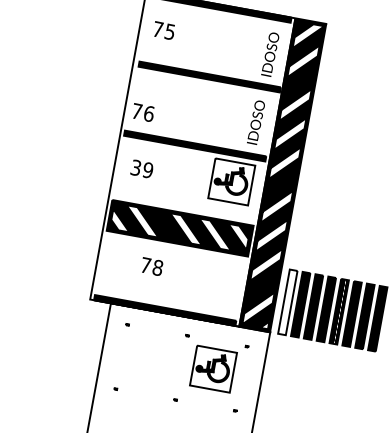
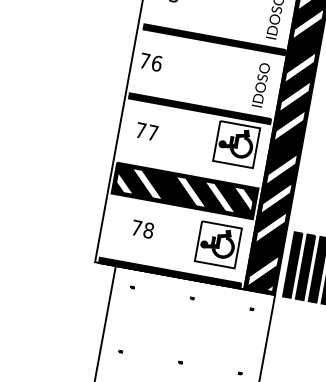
text: (143, 112) -> (151, 62), moved
text: (141, 168) -> (146, 131), 39 -> 77
text: (152, 266) -> (143, 229), moved
fill: (287, 302) -> (292, 265), added
part: (213, 368) -> (218, 244), moved

